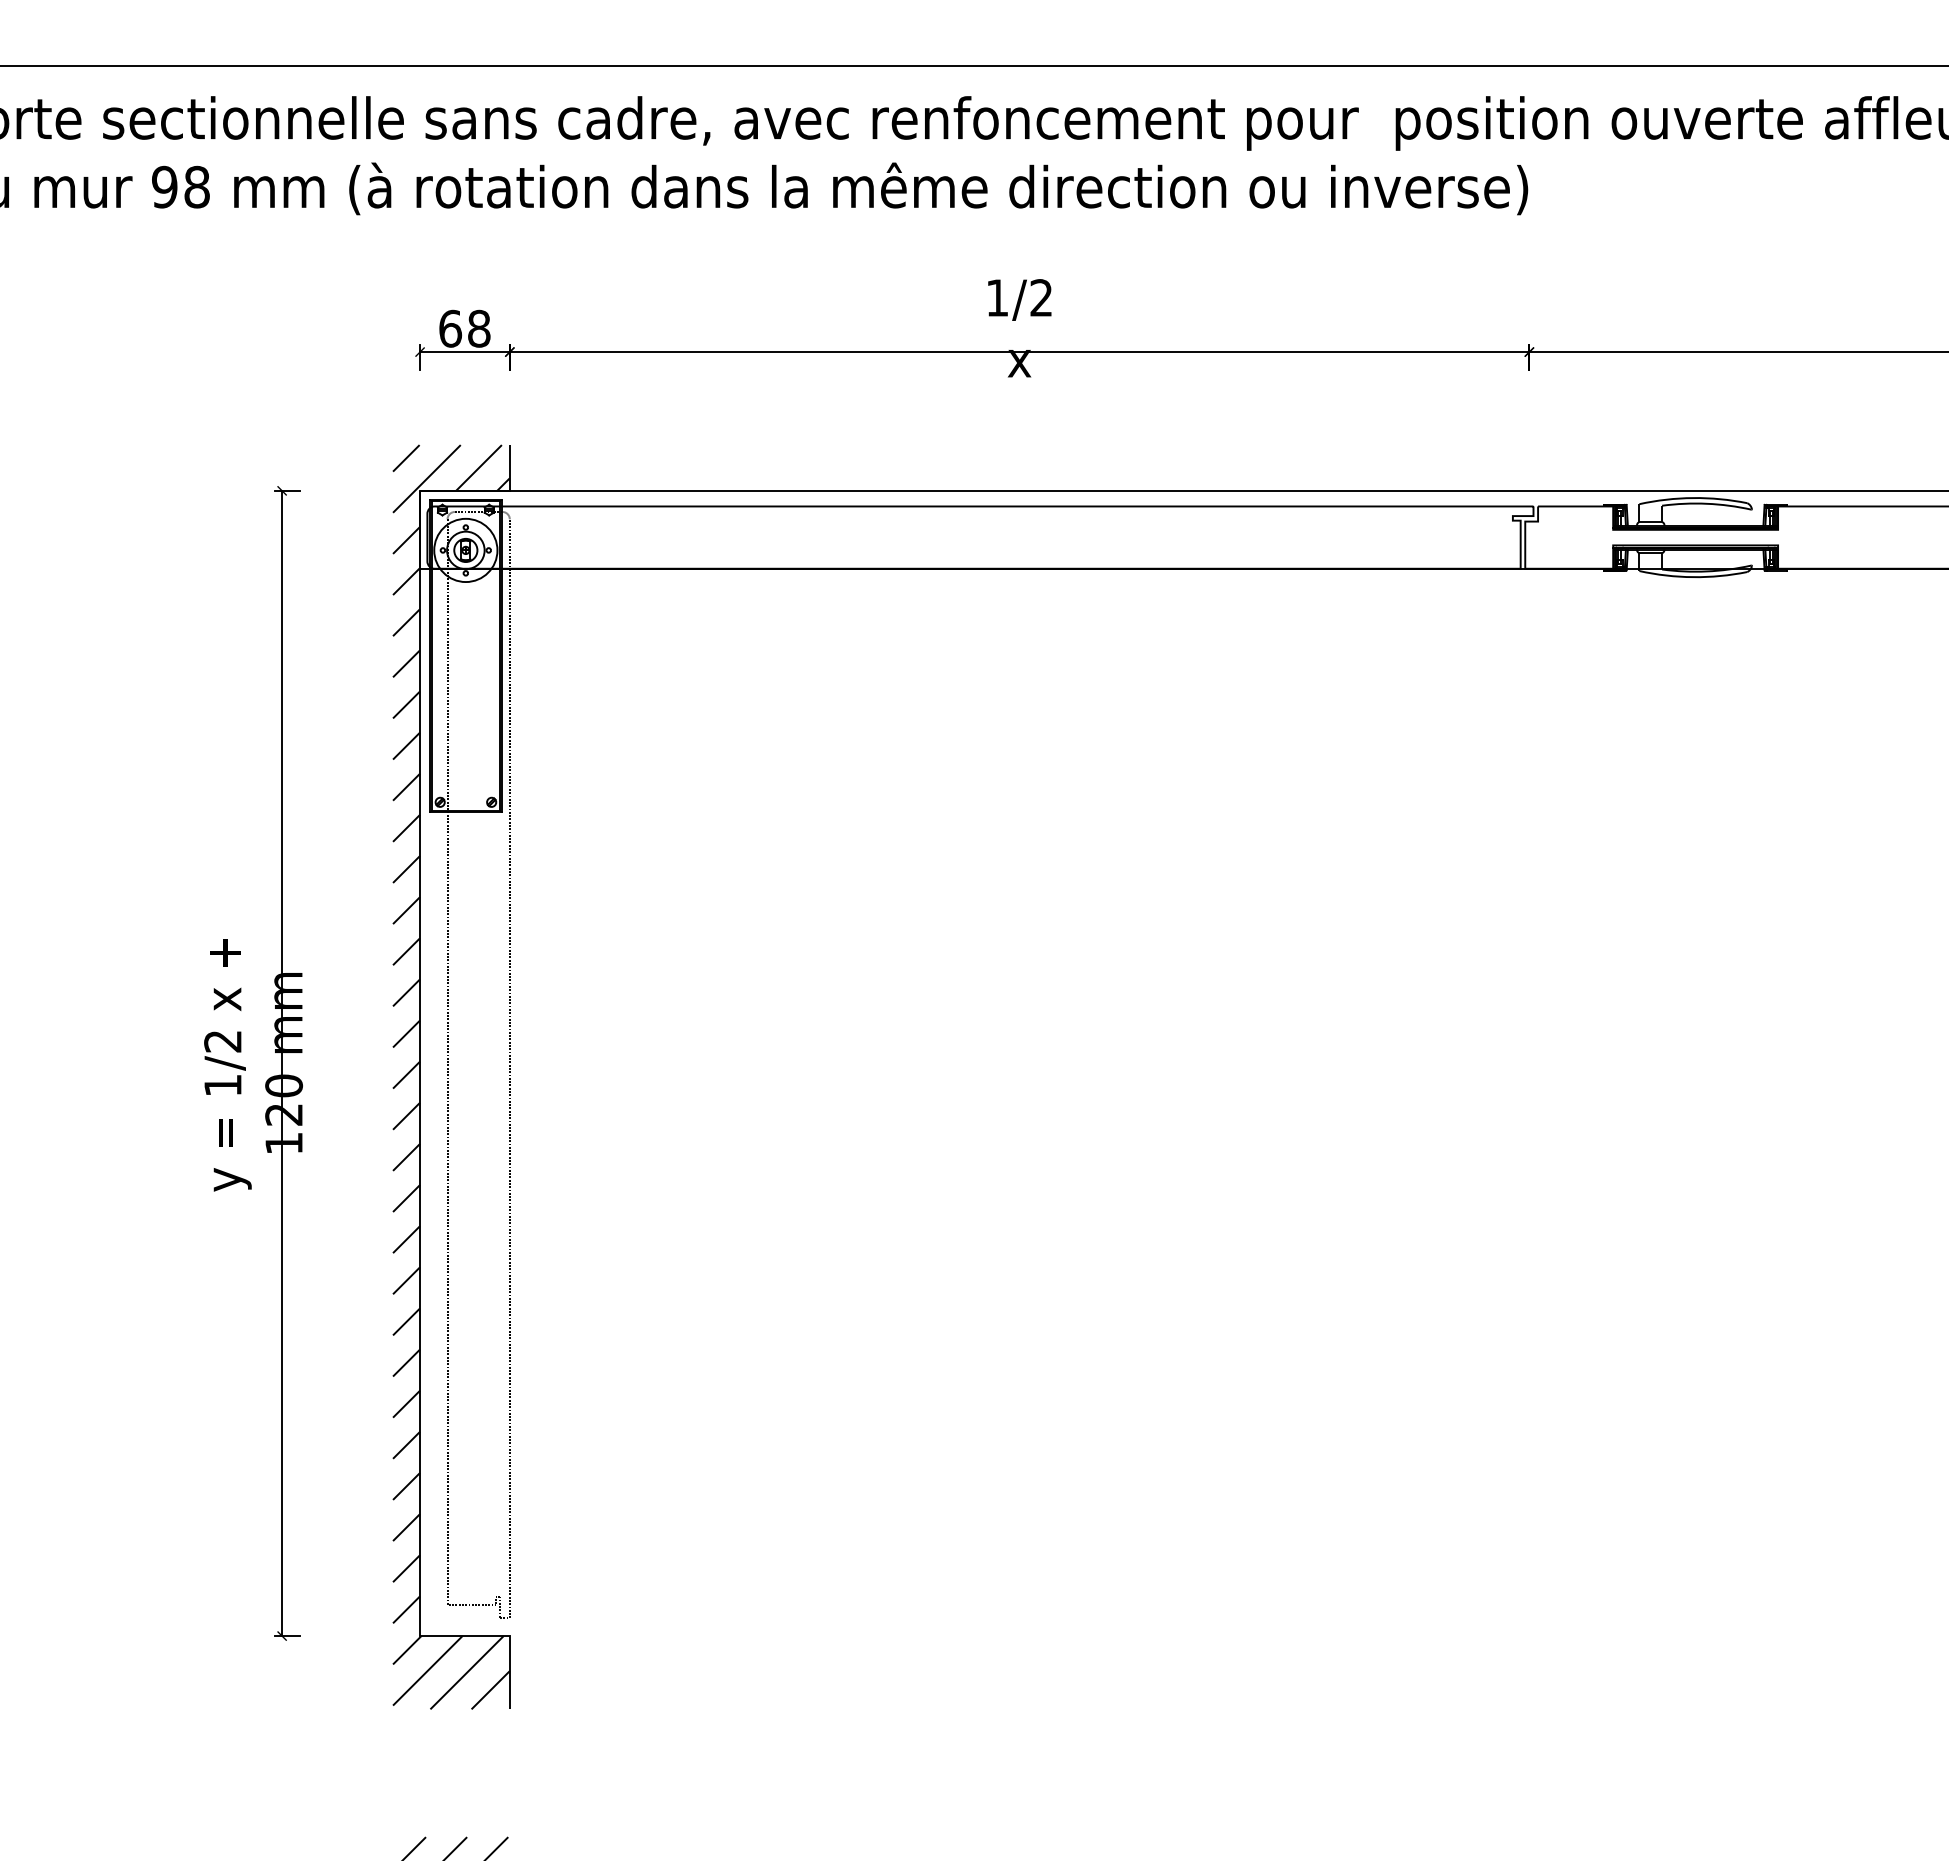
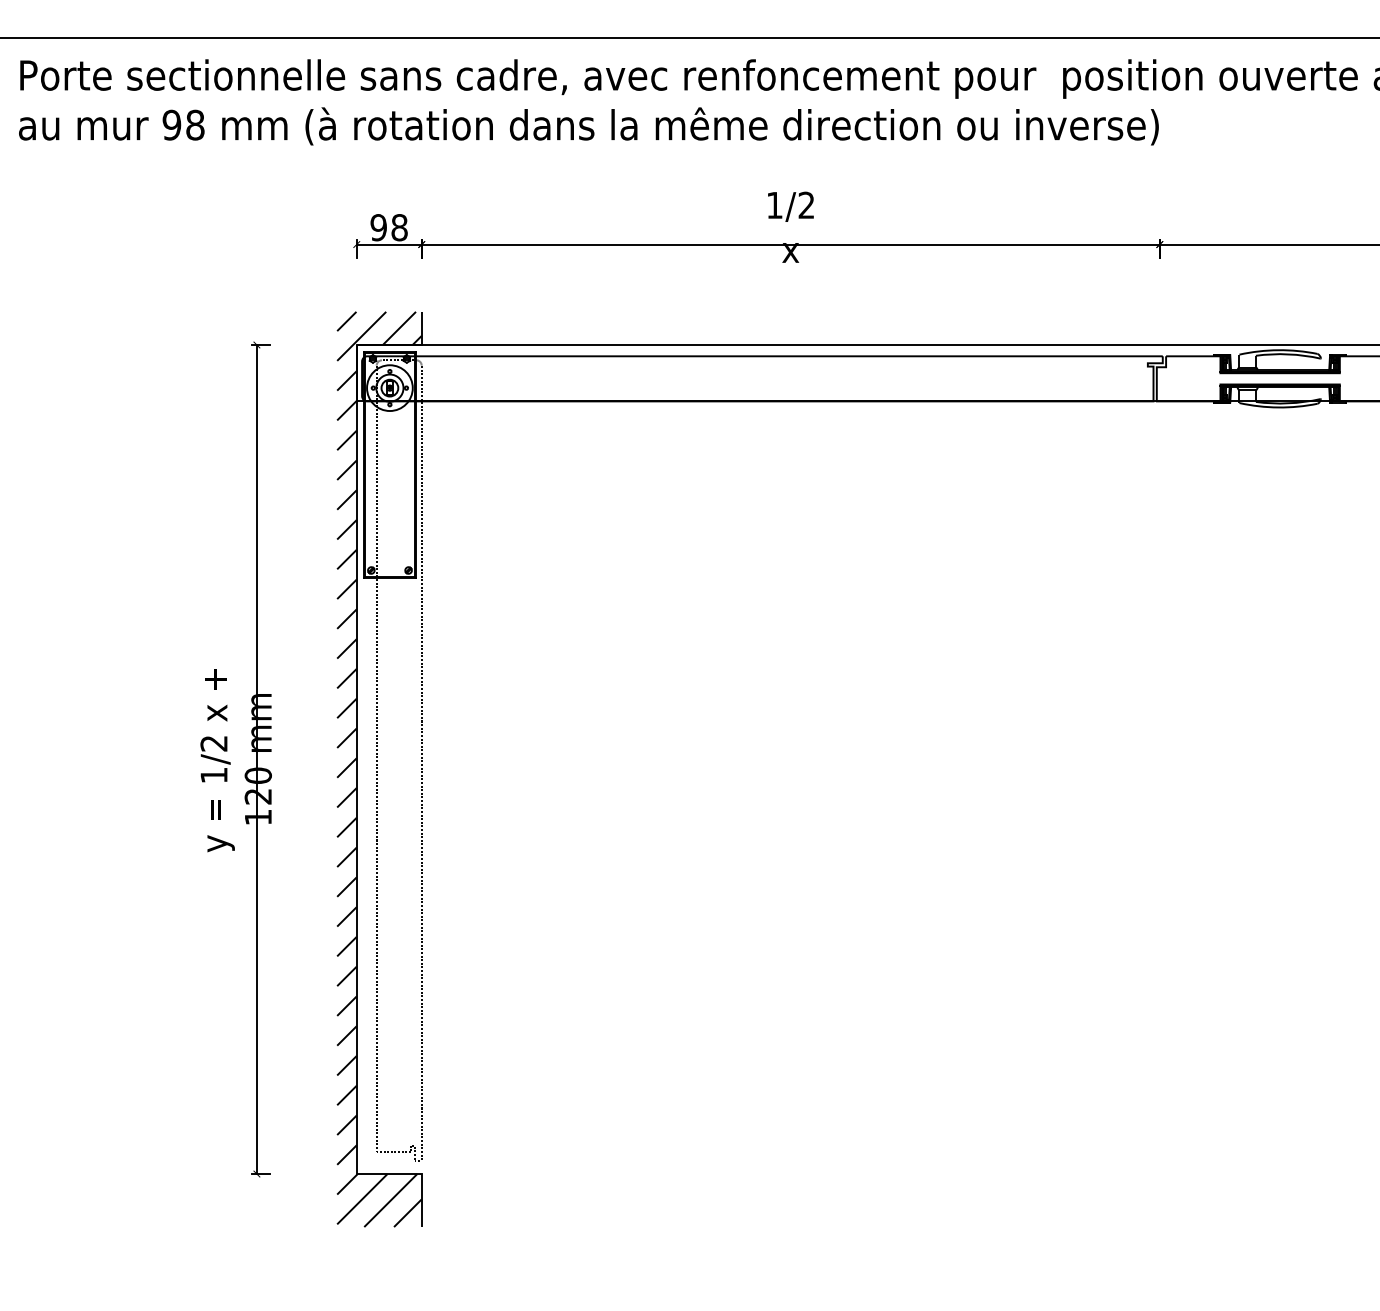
text: (450, 328) -> (378, 227), 68 -> 98

